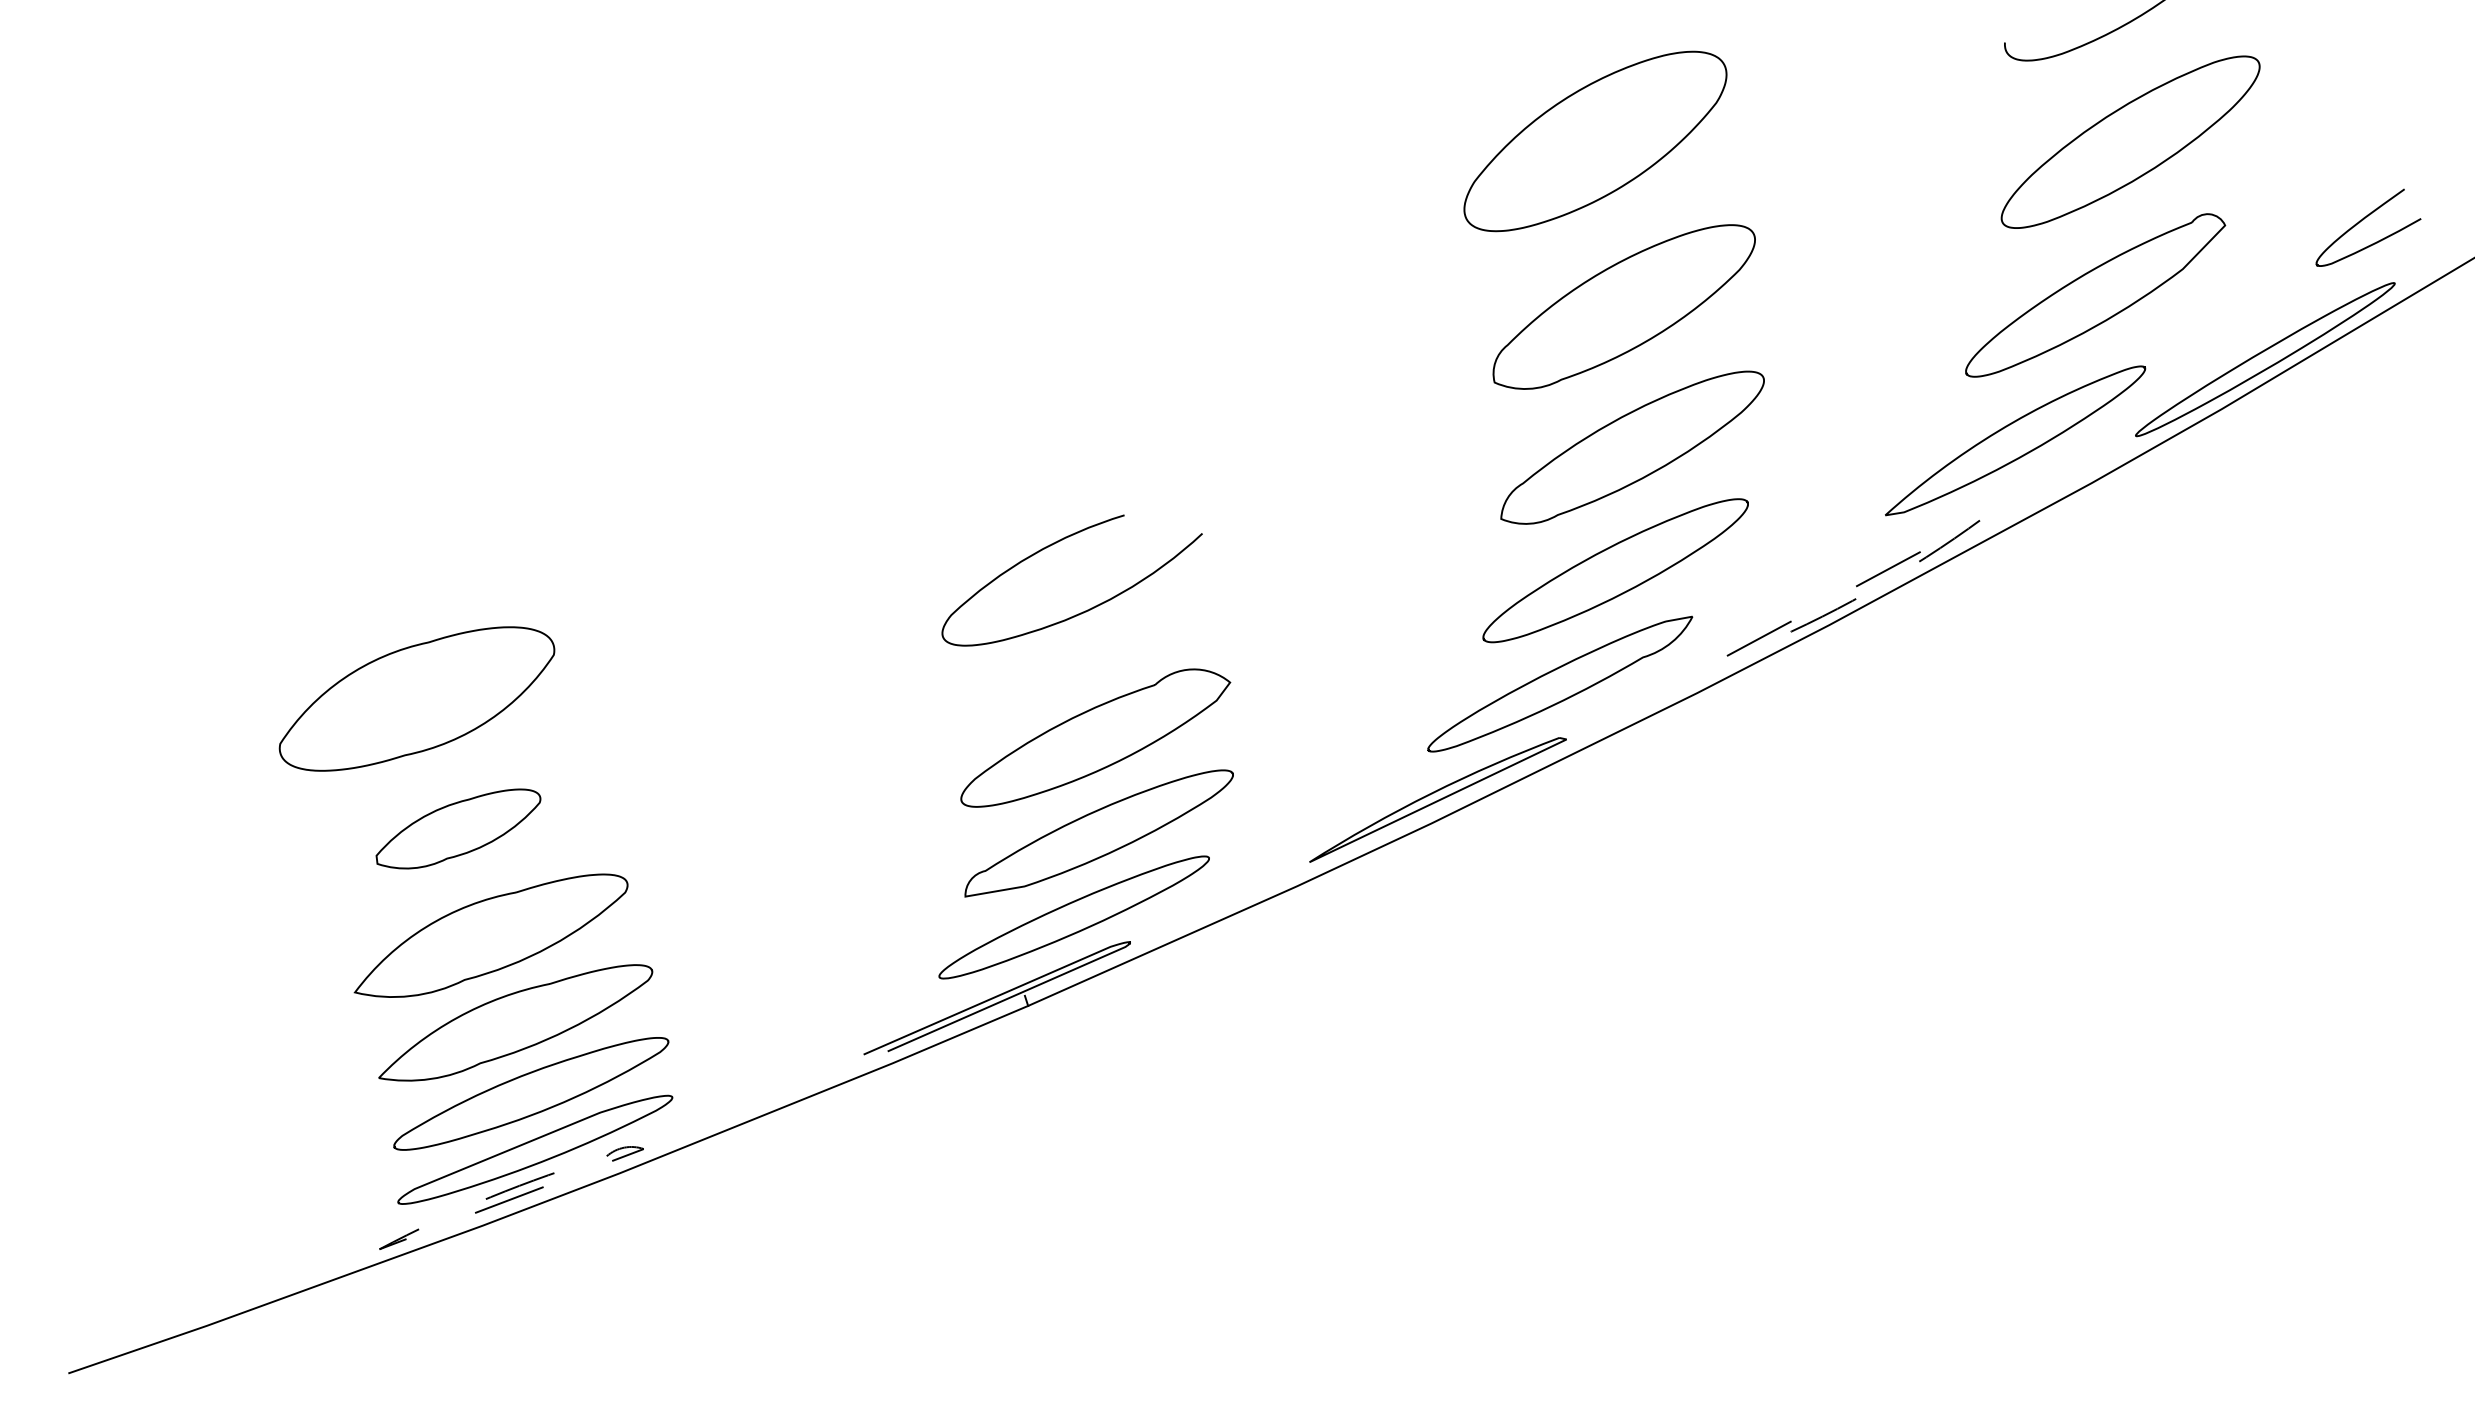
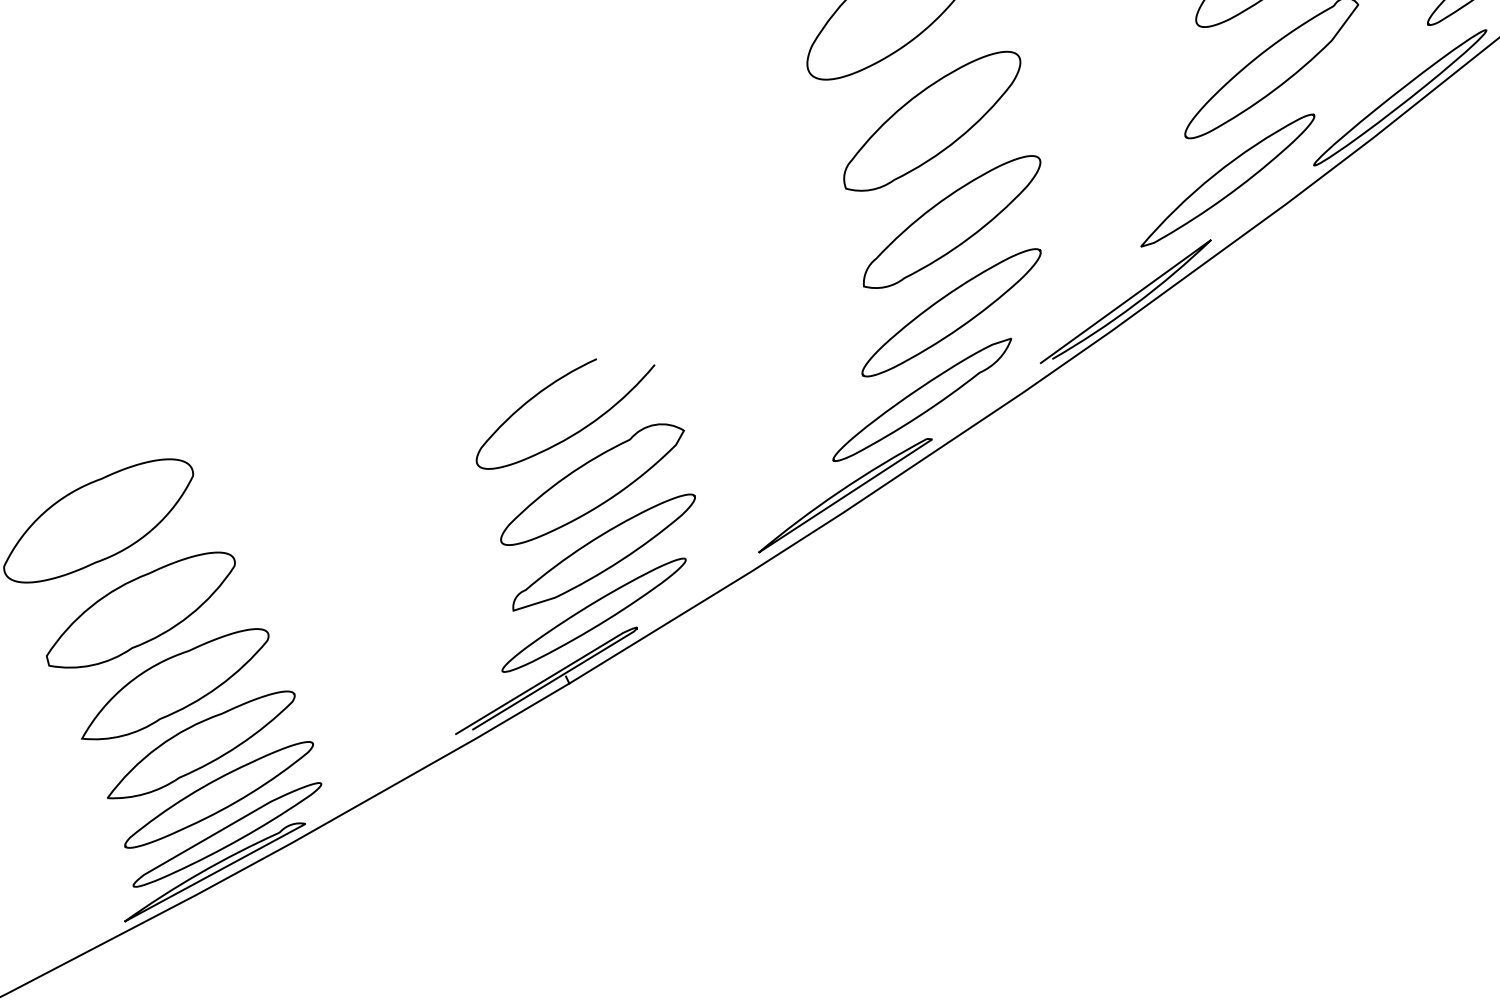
line: (1981, 519) -> (1210, 240), dashed -> solid
curve: (1082, 611) -> (575, 432), moved
part: (458, 828) -> (141, 610), size x1.67
line: (414, 1235) -> (148, 908), dashed -> solid

